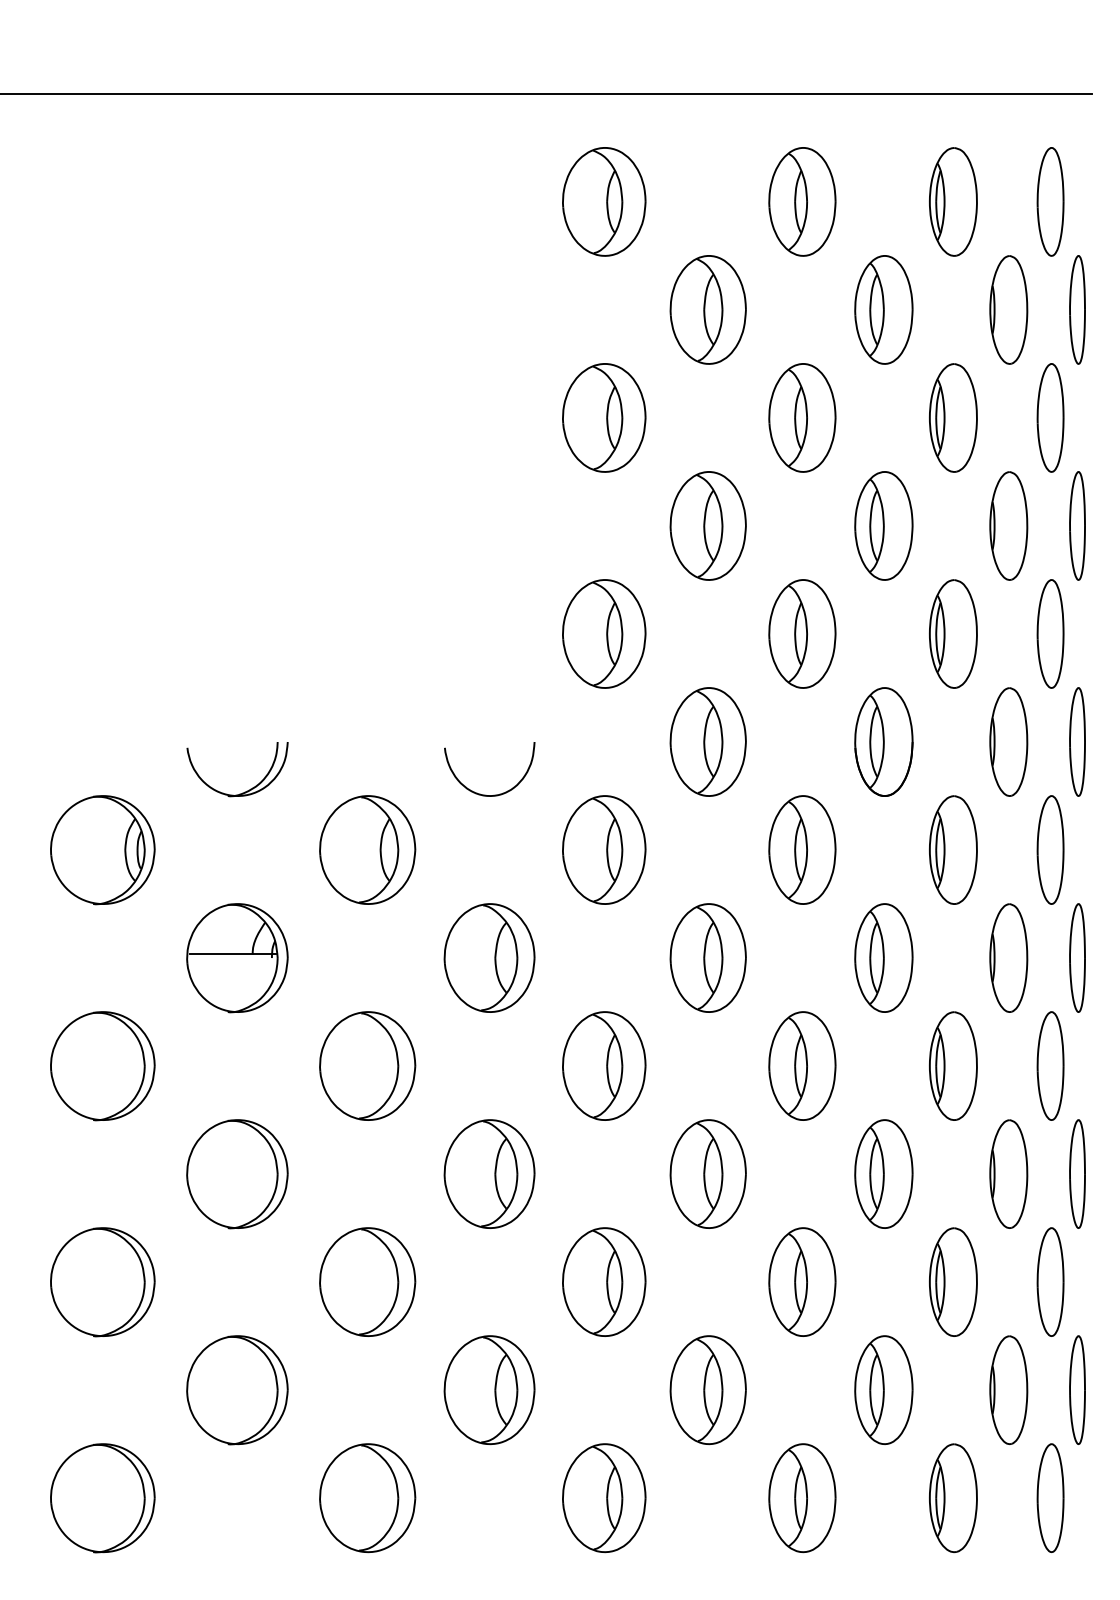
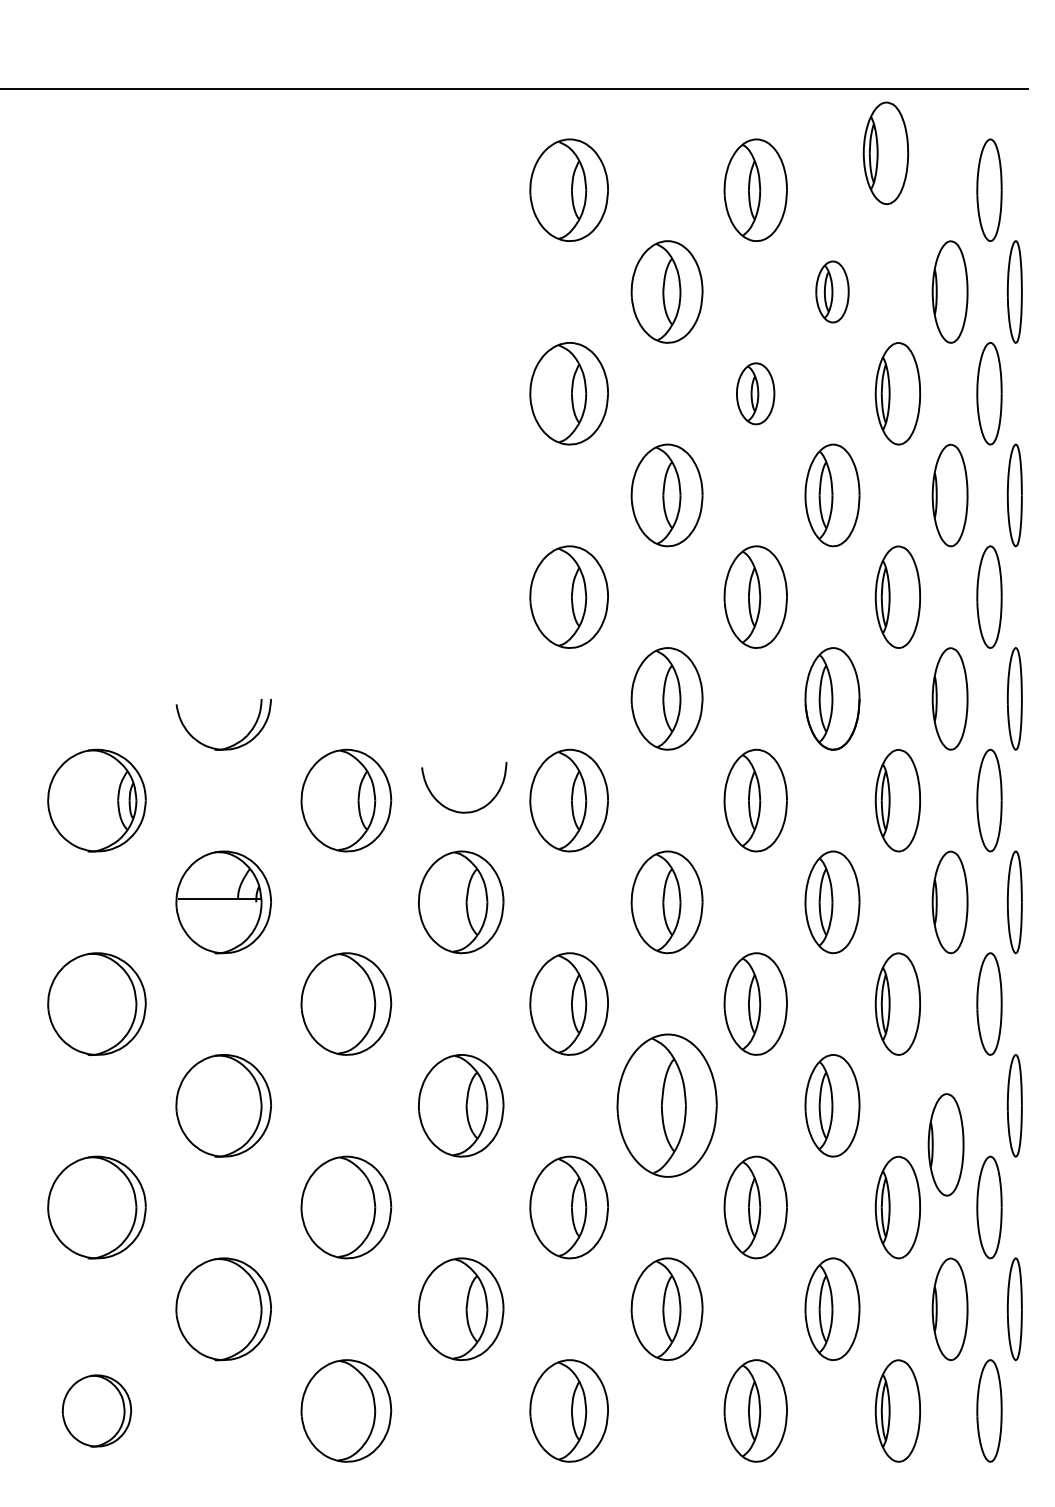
part: (952, 201) -> (885, 152), moved
part: (883, 309) -> (832, 291), size x0.6
part: (802, 417) -> (755, 393), size x0.6
curve: (489, 794) -> (464, 811), moved
part: (707, 1173) -> (666, 1105), size x1.4
part: (1008, 1173) -> (945, 1144), moved
part: (102, 1497) -> (96, 1410), size x0.7

